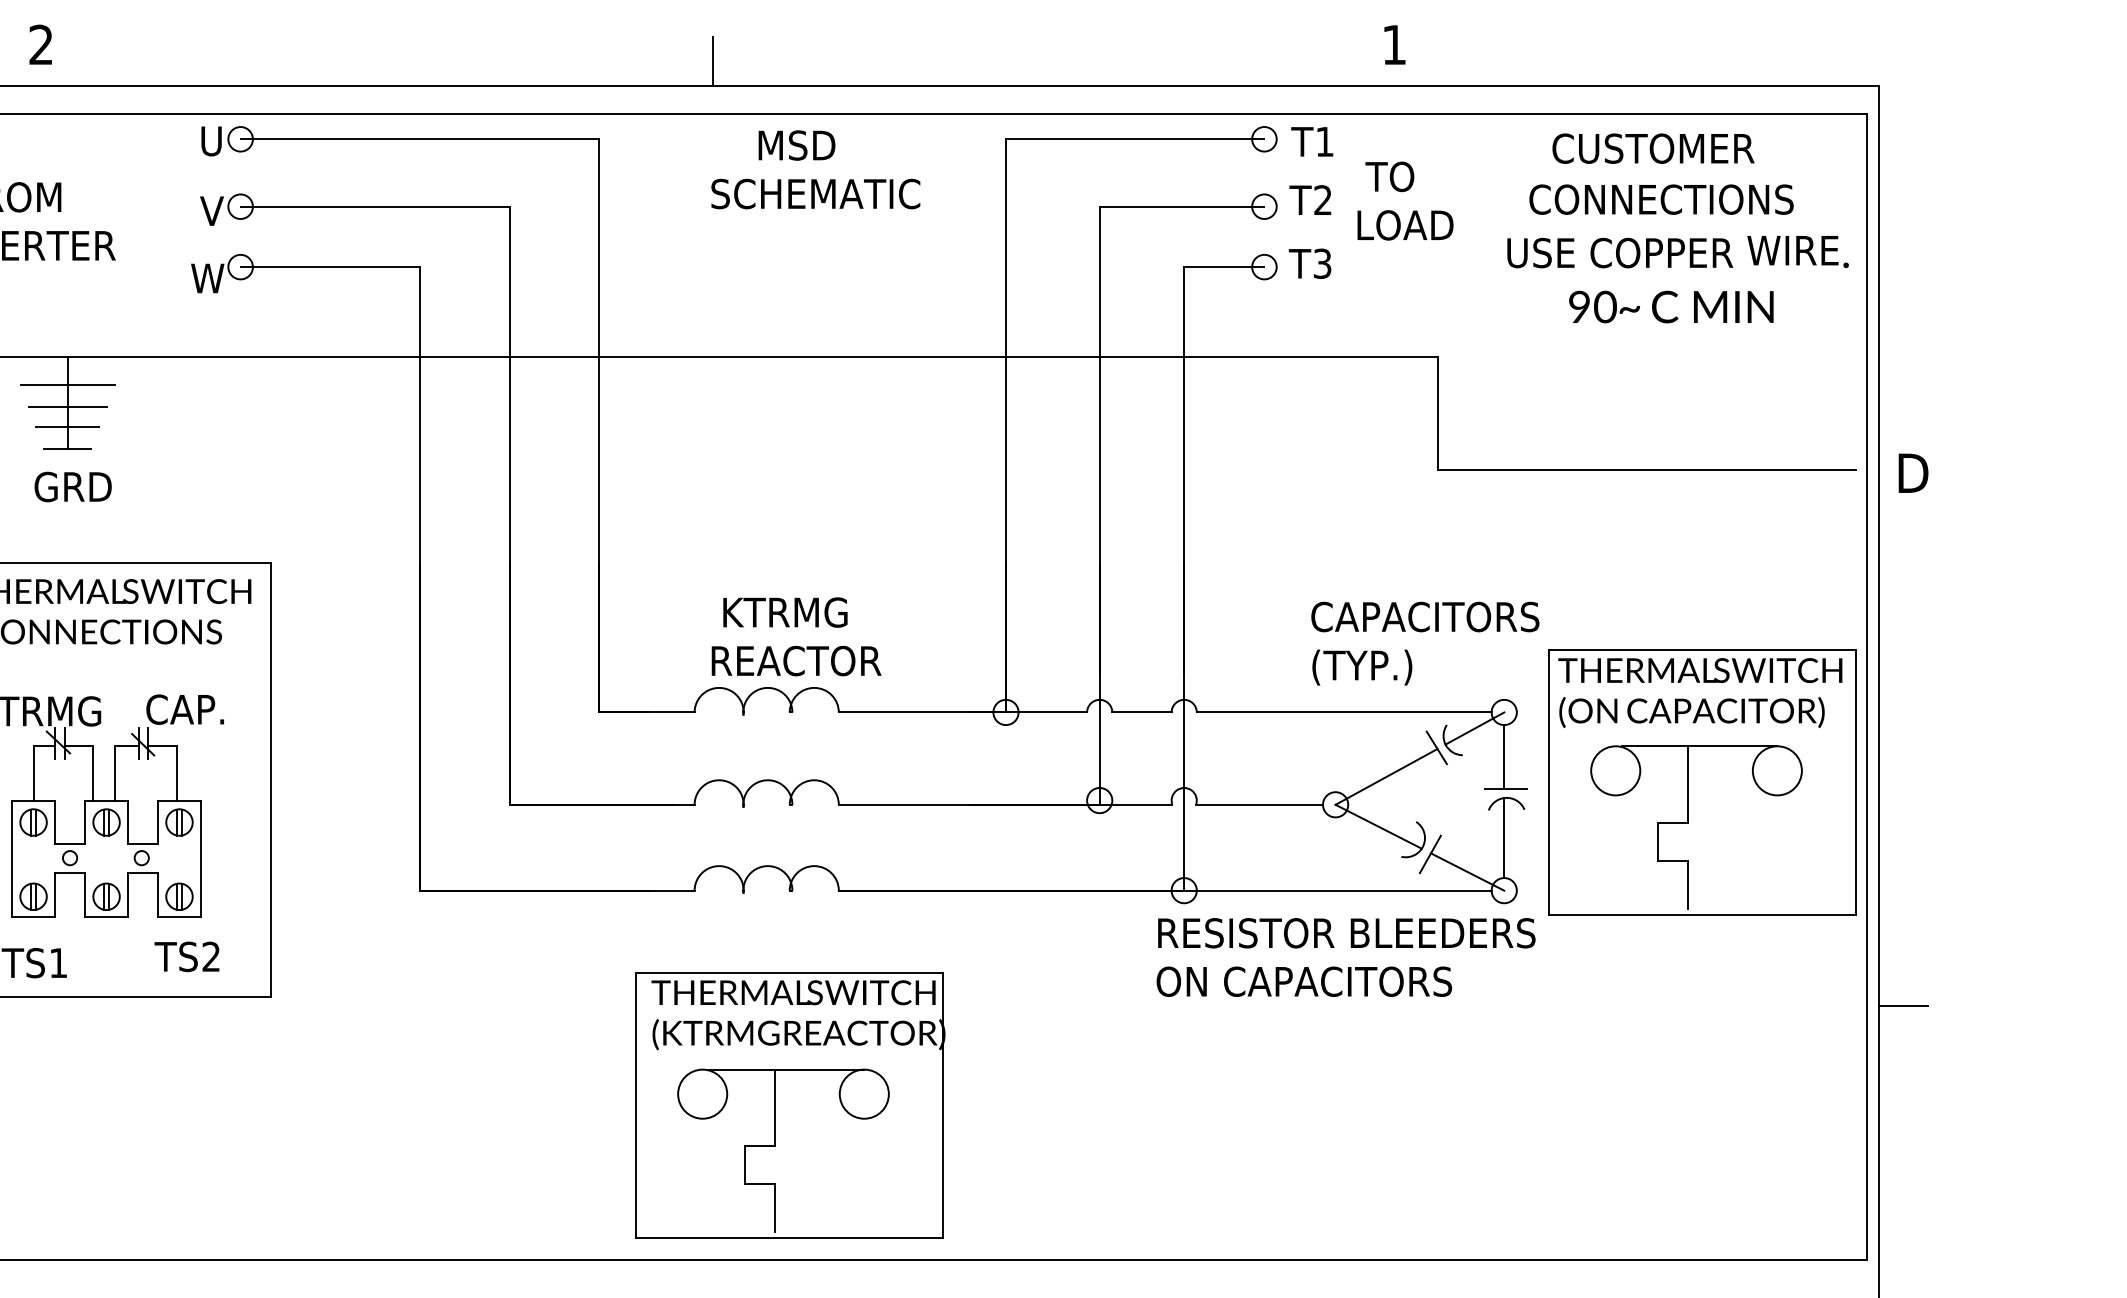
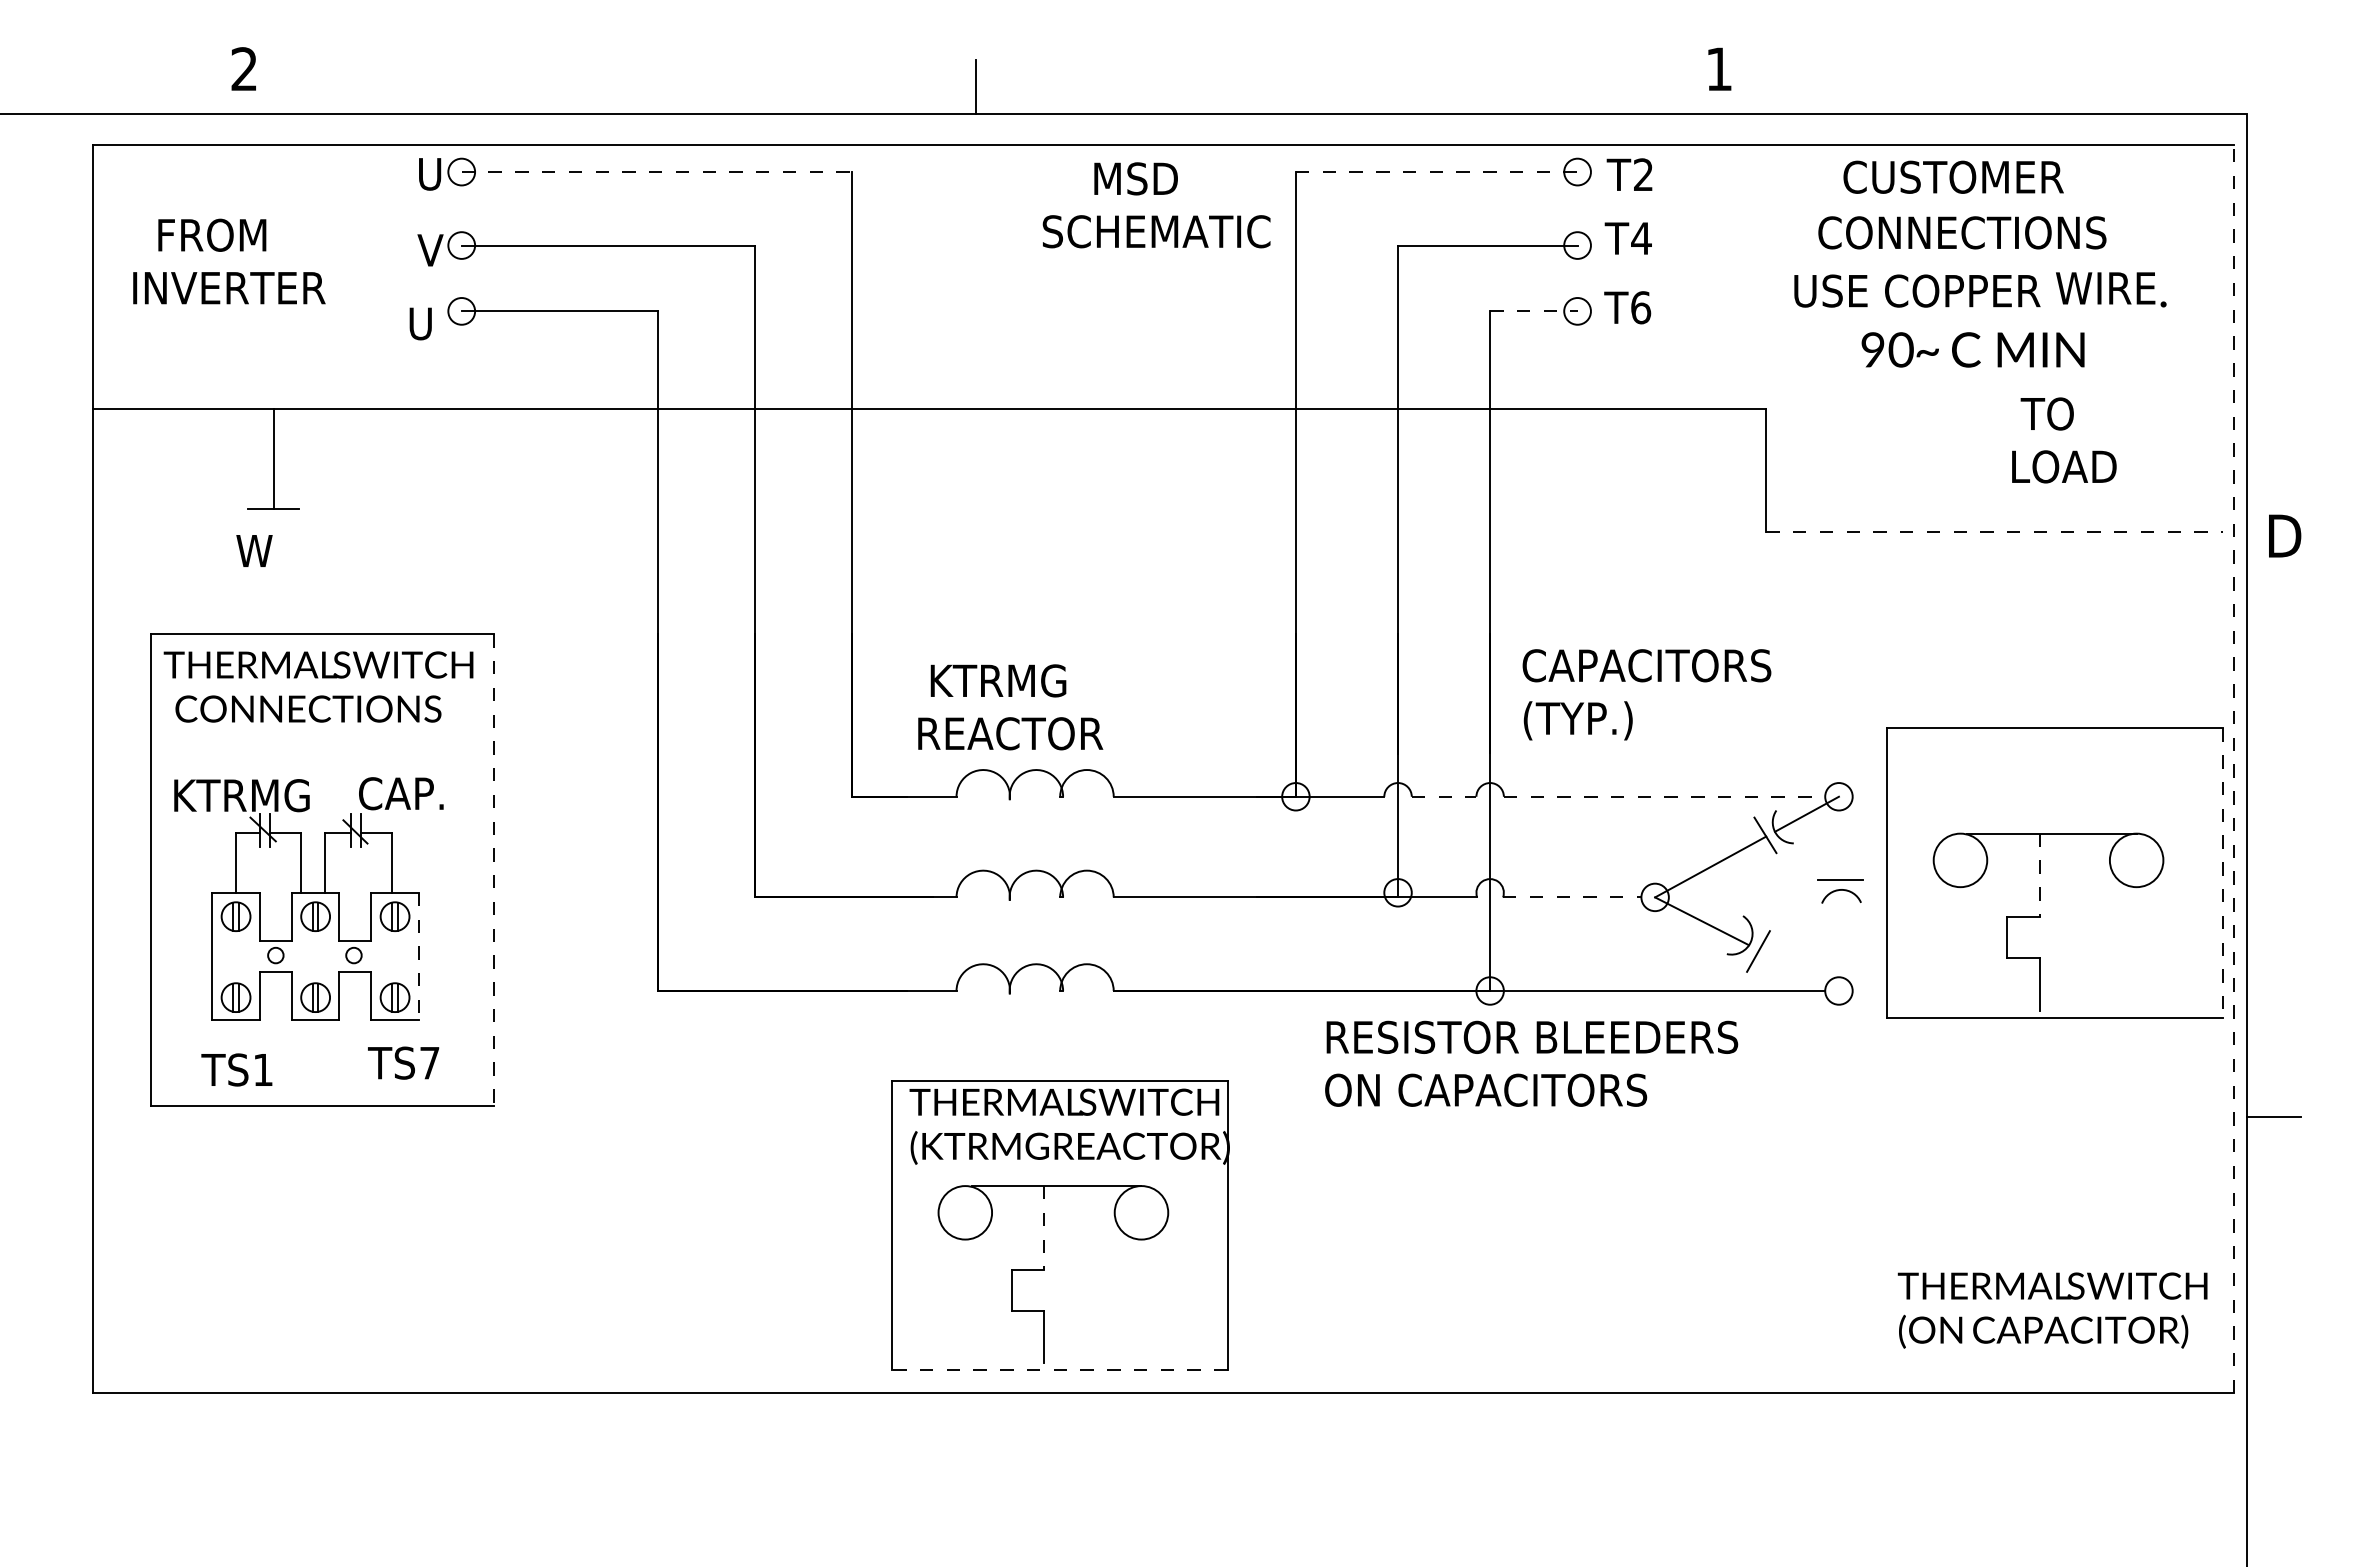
line: (420, 139) -> (657, 172), solid -> dashed
line: (1134, 139) -> (1436, 172), solid -> dashed
text: (1324, 141) -> (1643, 174), T1 -> T2
text: (815, 169) -> (1156, 205), moved
text: (1323, 200) -> (1641, 238), T2 -> T4
text: (1405, 201) -> (2064, 440), moved
text: (1678, 227) -> (1980, 263), moved
text: (1323, 263) -> (1641, 307), T3 -> T6
line: (1223, 267) -> (1533, 311), solid -> dashed
text: (207, 278) -> (425, 323), W -> U
line: (67, 385) -> (272, 440), removed
line: (67, 406) -> (272, 463), removed
line: (67, 426) -> (272, 485), removed
line: (1647, 469) -> (1995, 532), solid -> dashed
text: (72, 486) -> (278, 550), GRD -> W
text: (796, 636) -> (1010, 707), moved
text: (1424, 643) -> (1646, 694), moved
line: (1867, 686) -> (2234, 768), solid -> dashed
text: (1700, 692) -> (2052, 1310), moved
line: (1142, 712) -> (1444, 796), solid -> dashed
line: (1344, 712) -> (1664, 796), solid -> dashed
line: (1503, 757) -> (1838, 845), removed
line: (270, 780) -> (494, 870), solid -> dashed
line: (1856, 782) -> (2222, 873), solid -> dashed
line: (1688, 784) -> (2039, 875), solid -> dashed
line: (1259, 804) -> (1572, 897), solid -> dashed
line: (1503, 837) -> (1838, 933), removed
line: (200, 859) -> (418, 956), solid -> dashed
line: (1467, 871) -> (1798, 970), removed
text: (211, 956) -> (429, 1062), TS2 -> TS7
text: (1346, 957) -> (1531, 1063), moved
line: (775, 1107) -> (1044, 1227), solid -> dashed
line: (789, 1238) -> (1059, 1370), solid -> dashed

